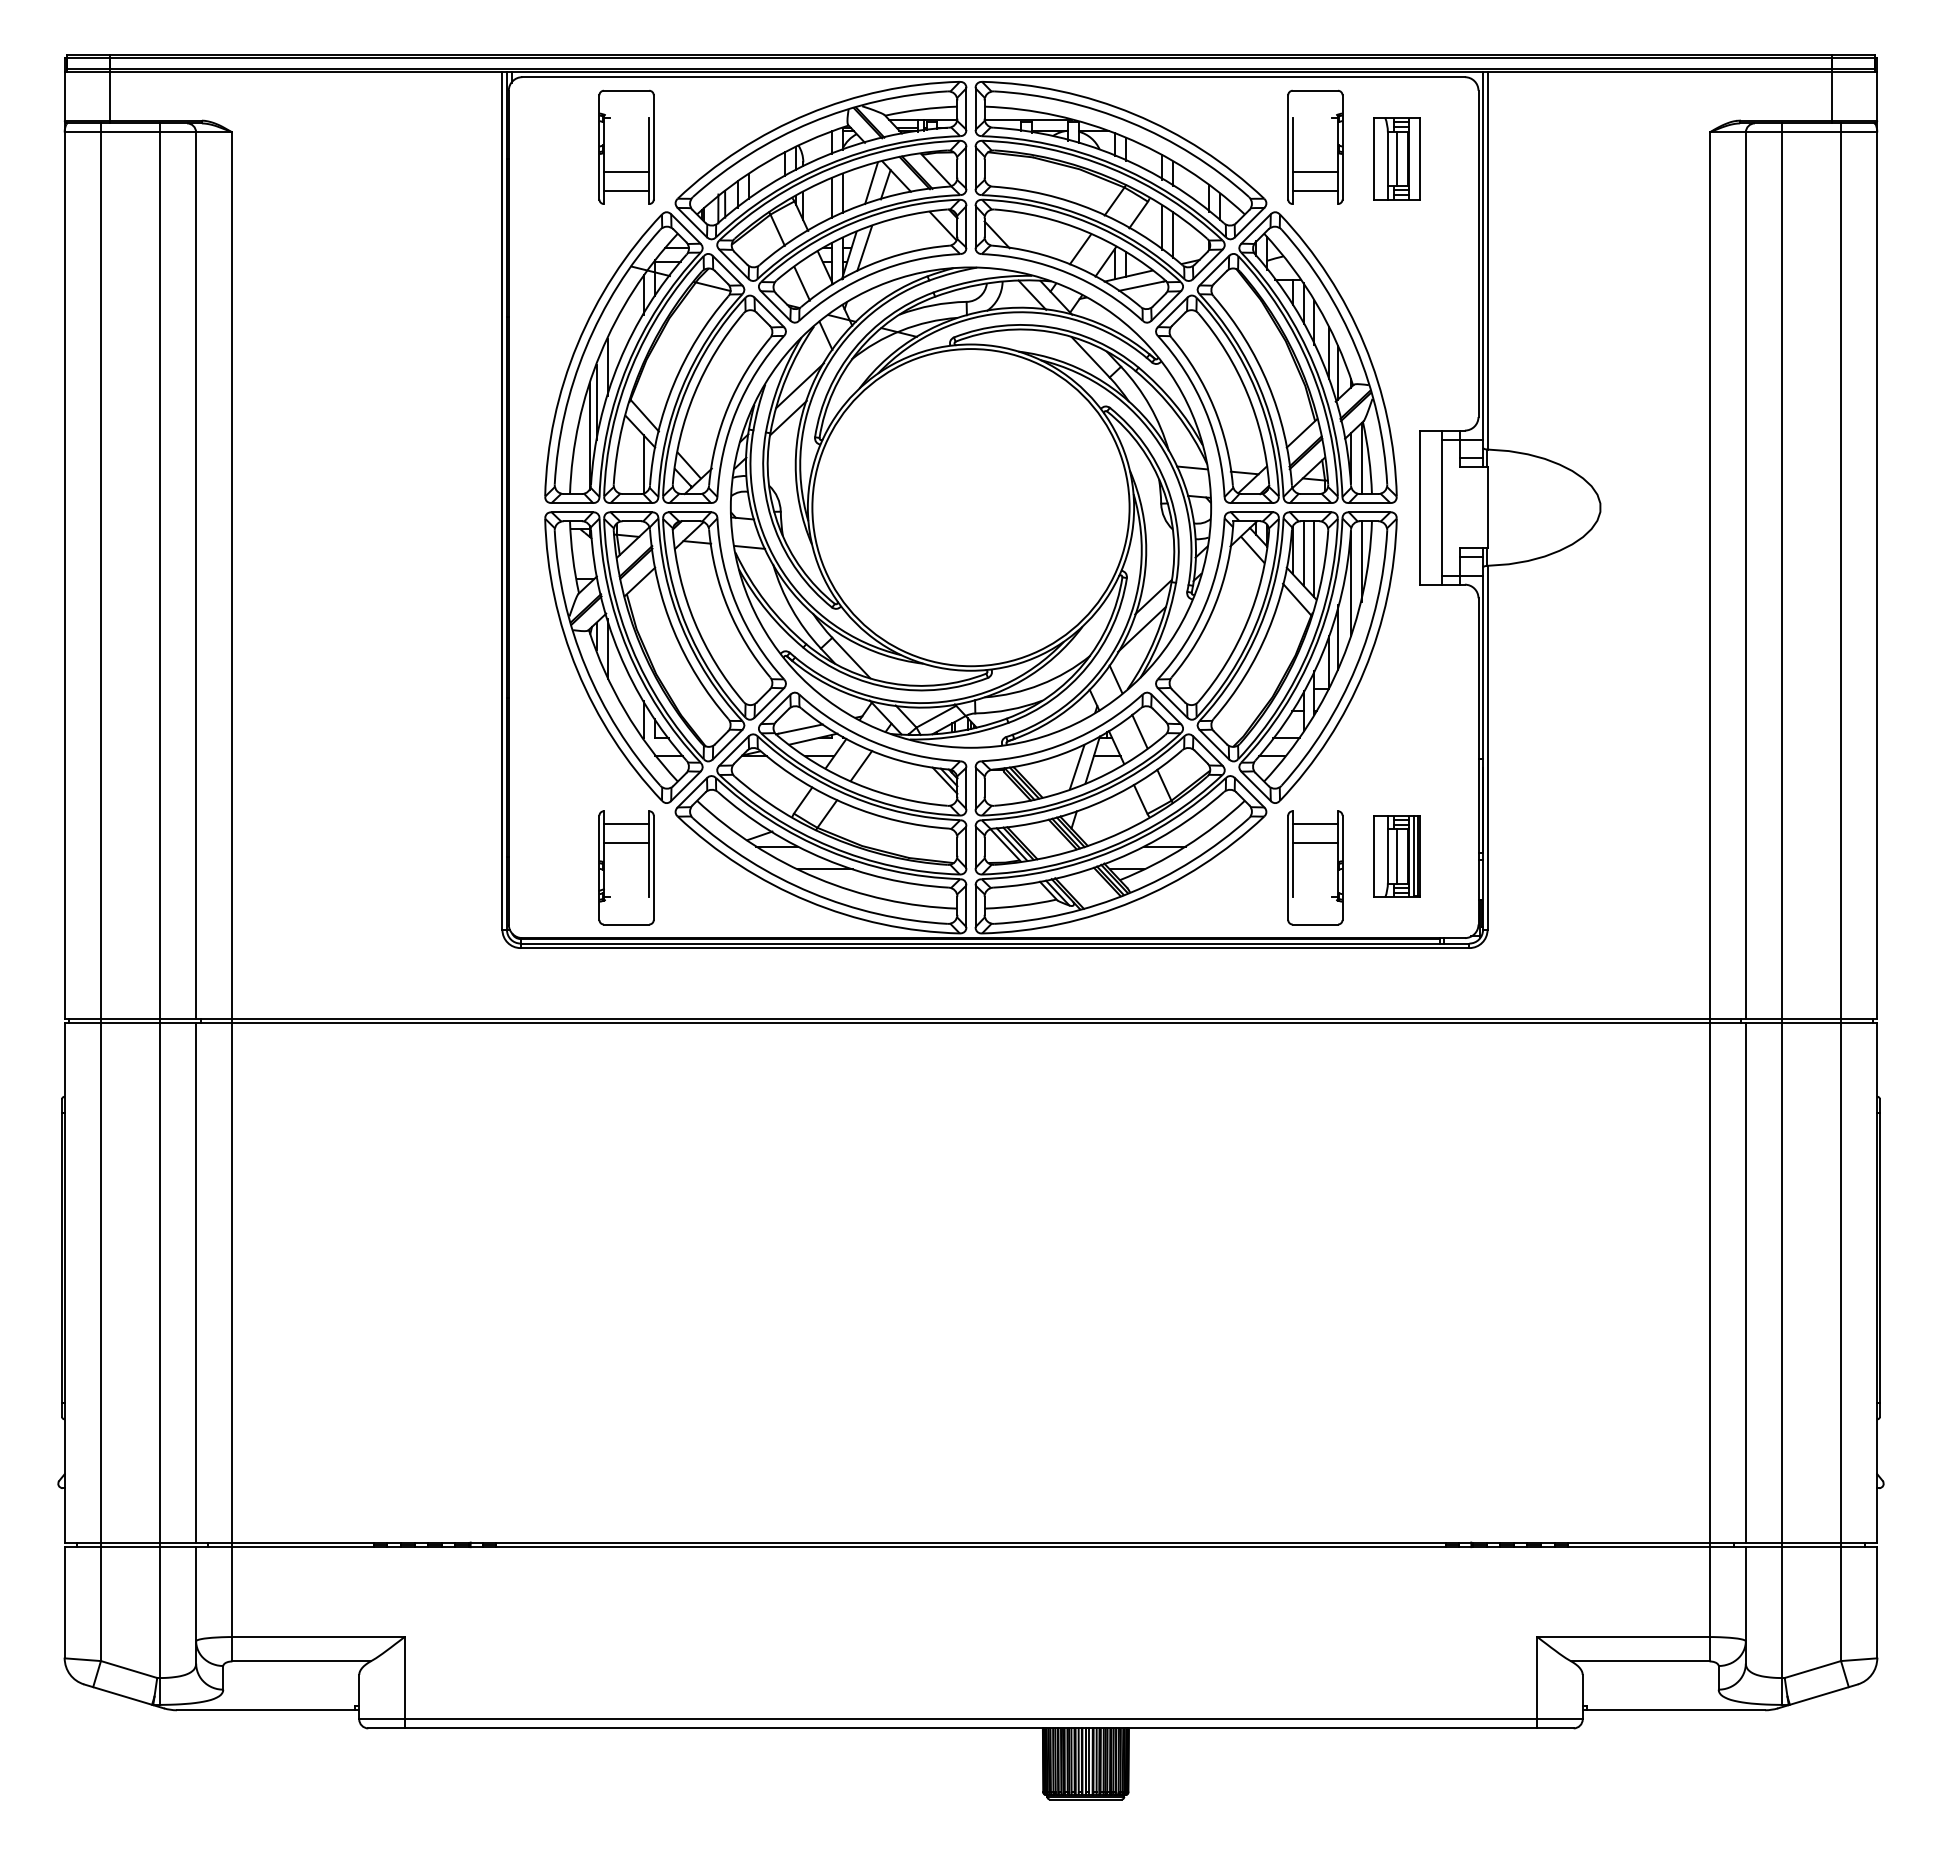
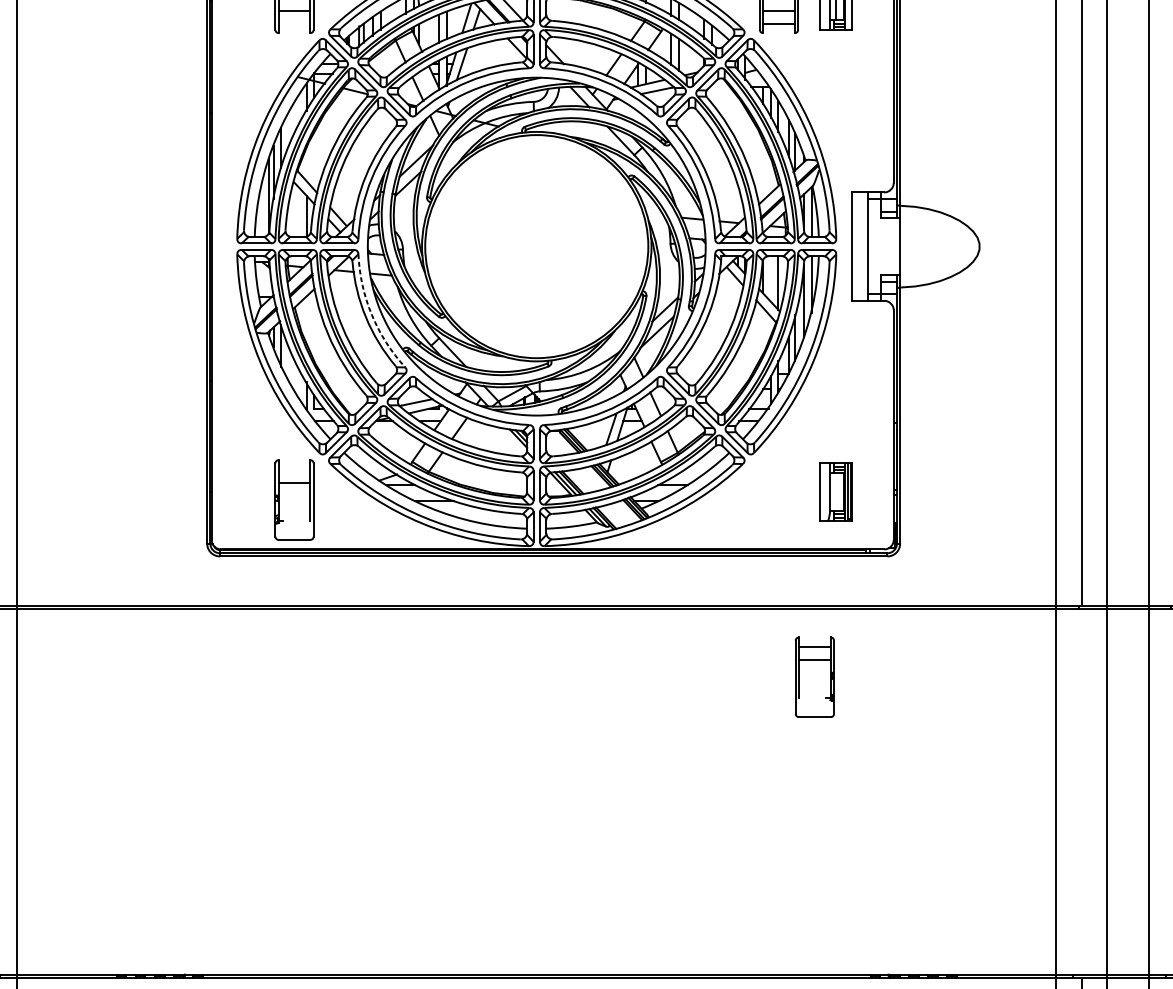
line: (626, 190) -> (294, 23), removed
line: (1303, 553) -> (770, 278), removed
arc: (736, 604) -> (371, 314), solid -> dashed
line: (626, 824) -> (294, 469), removed
line: (1396, 856) -> (836, 492), removed
part: (1315, 867) -> (814, 677), moved
line: (1745, 1282) -> (1081, 791), removed

